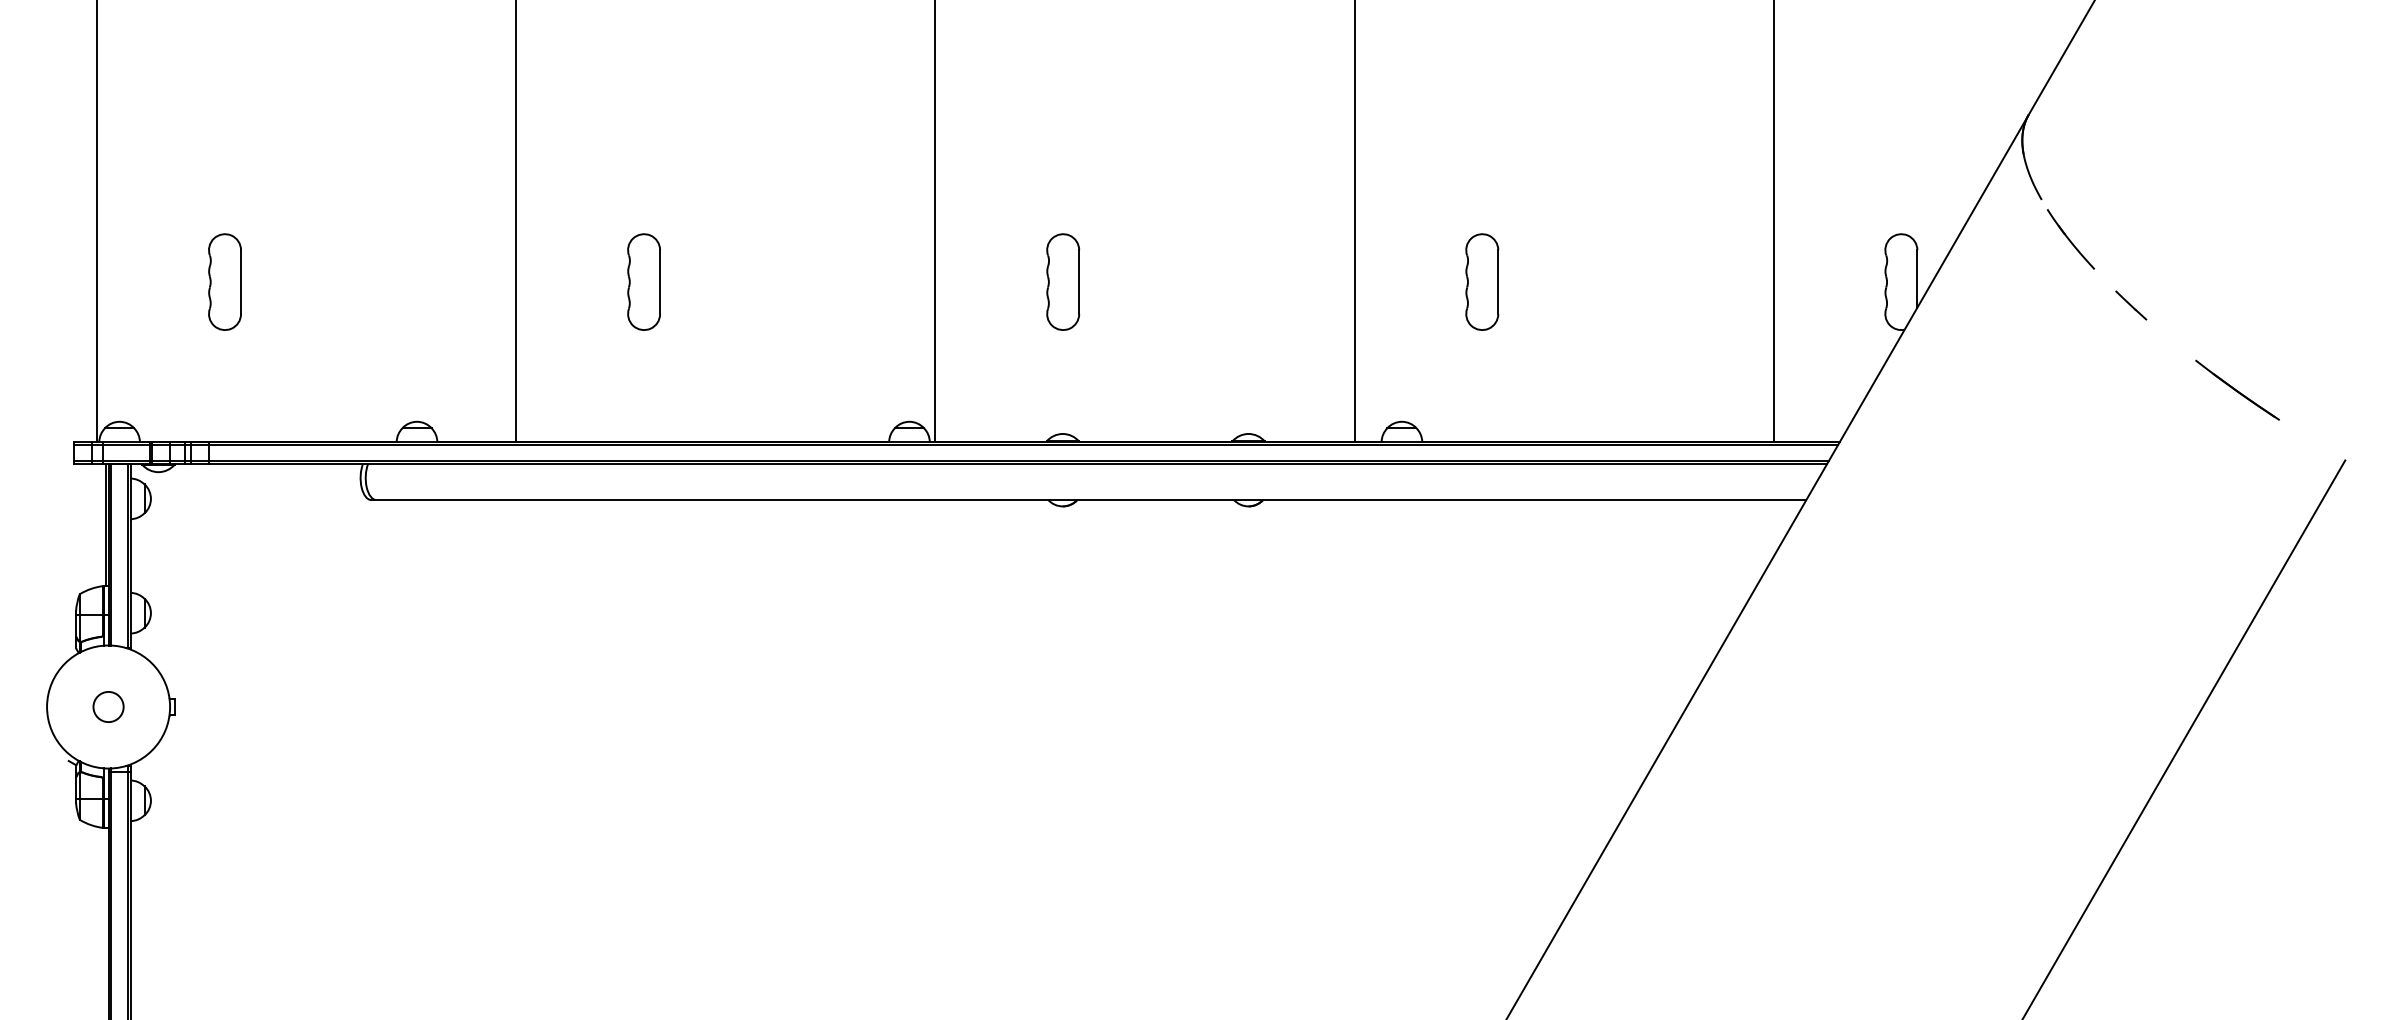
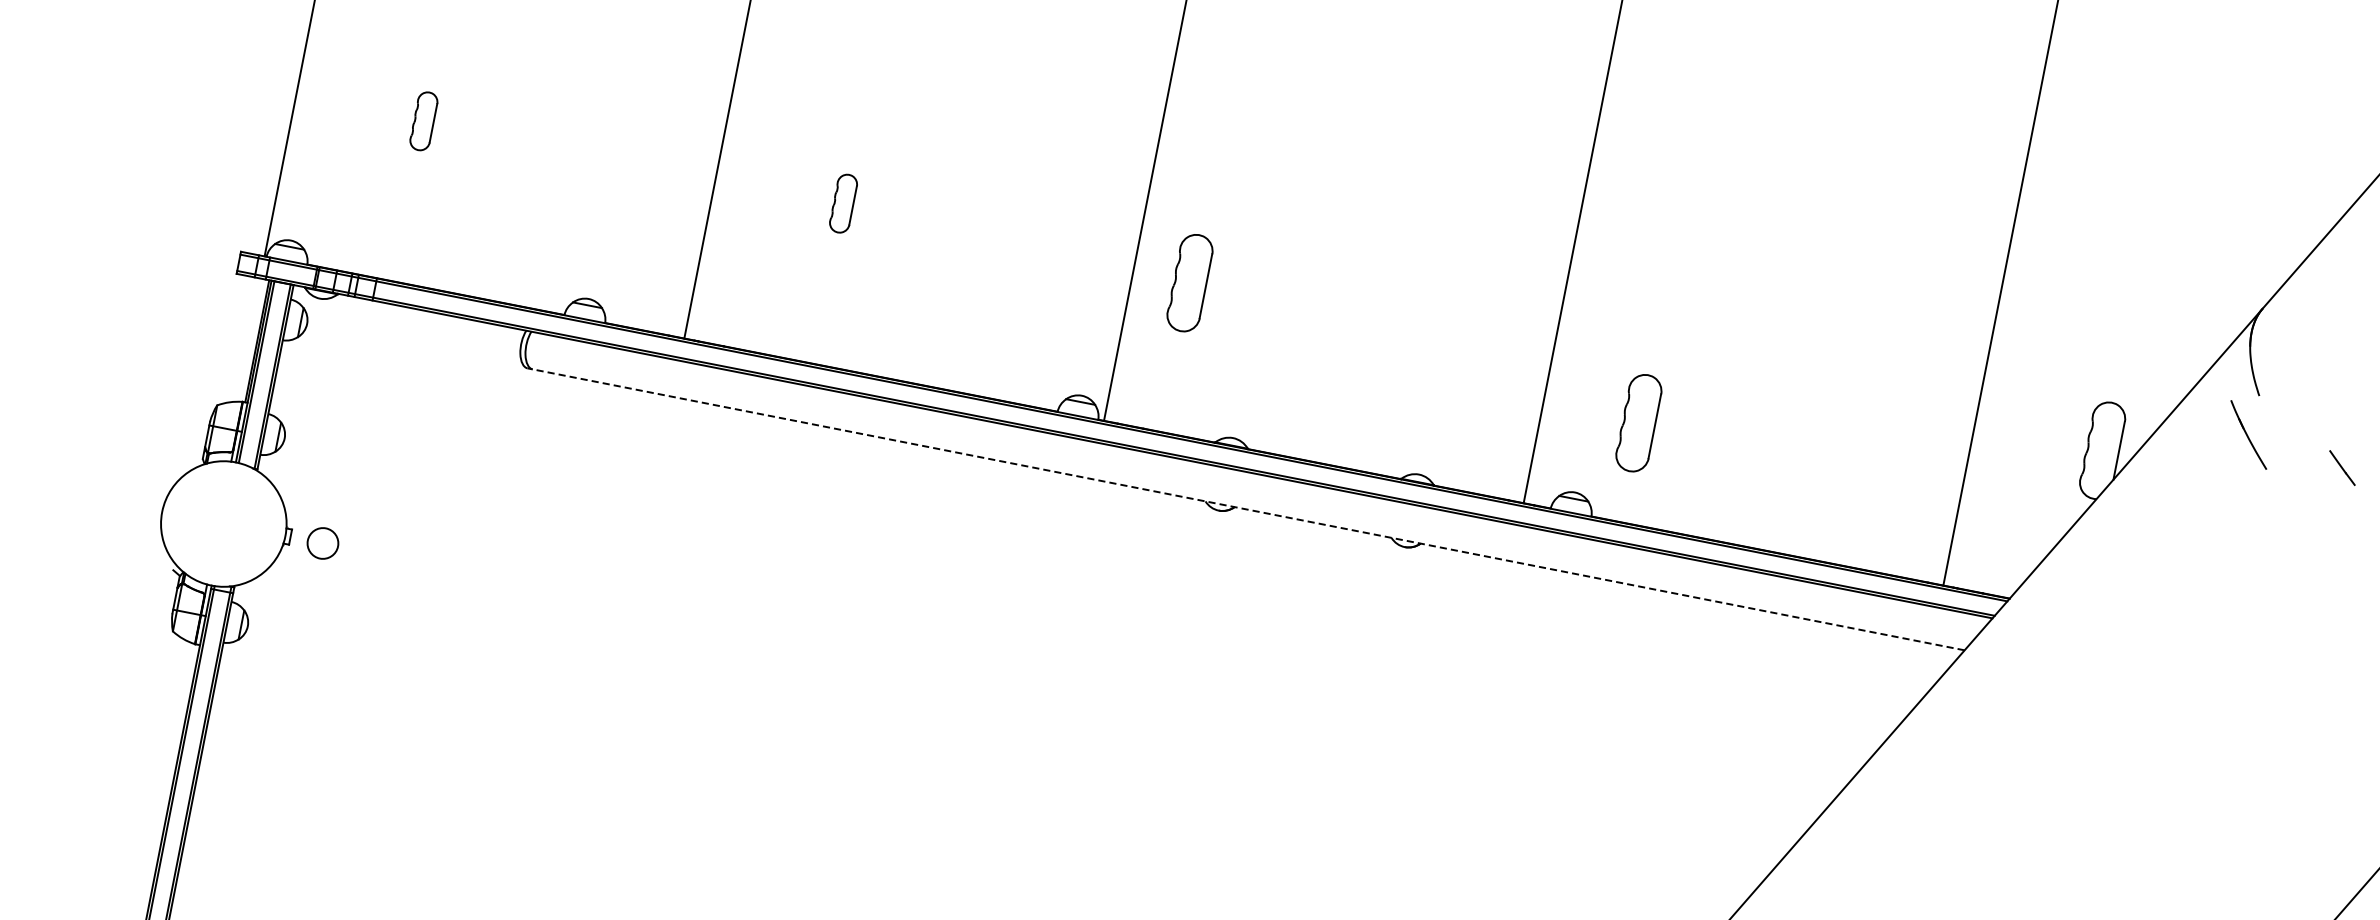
part: (2071, 239) -> (2249, 435), moved
part: (224, 281) -> (423, 120), size x0.6
part: (643, 281) -> (843, 203), size x0.6
part: (1063, 281) -> (1190, 282), moved
part: (1482, 281) -> (1639, 422), moved
line: (2131, 305) -> (2342, 468), moved
line: (1088, 500) -> (1245, 509), solid -> dashed
circle: (108, 706) -> (322, 542), moved

